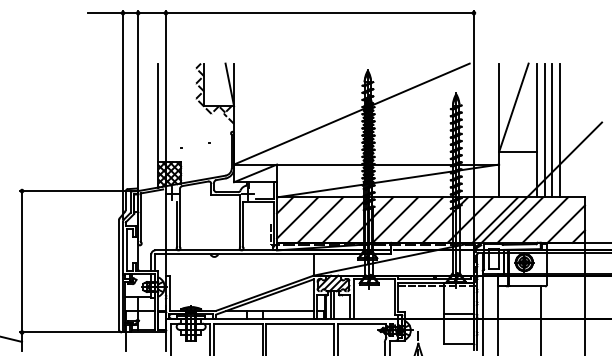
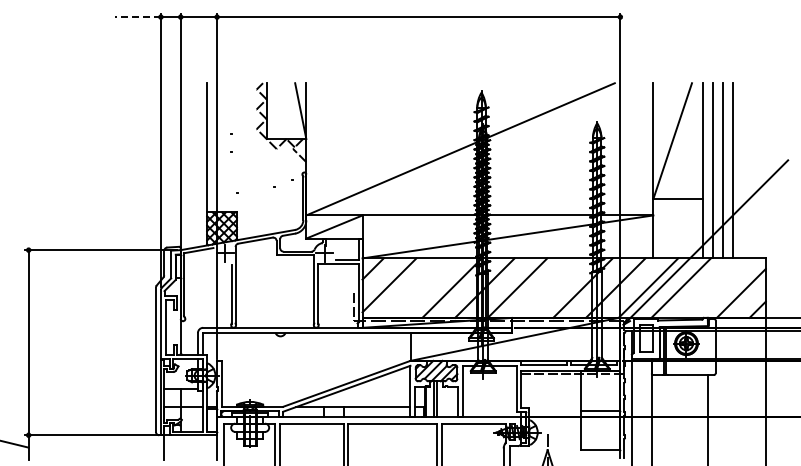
line: (105, 13) -> (137, 17), solid -> dashed
line: (320, 219) -> (419, 287), removed
line: (420, 219) -> (550, 287), removed
line: (545, 219) -> (713, 287), removed

